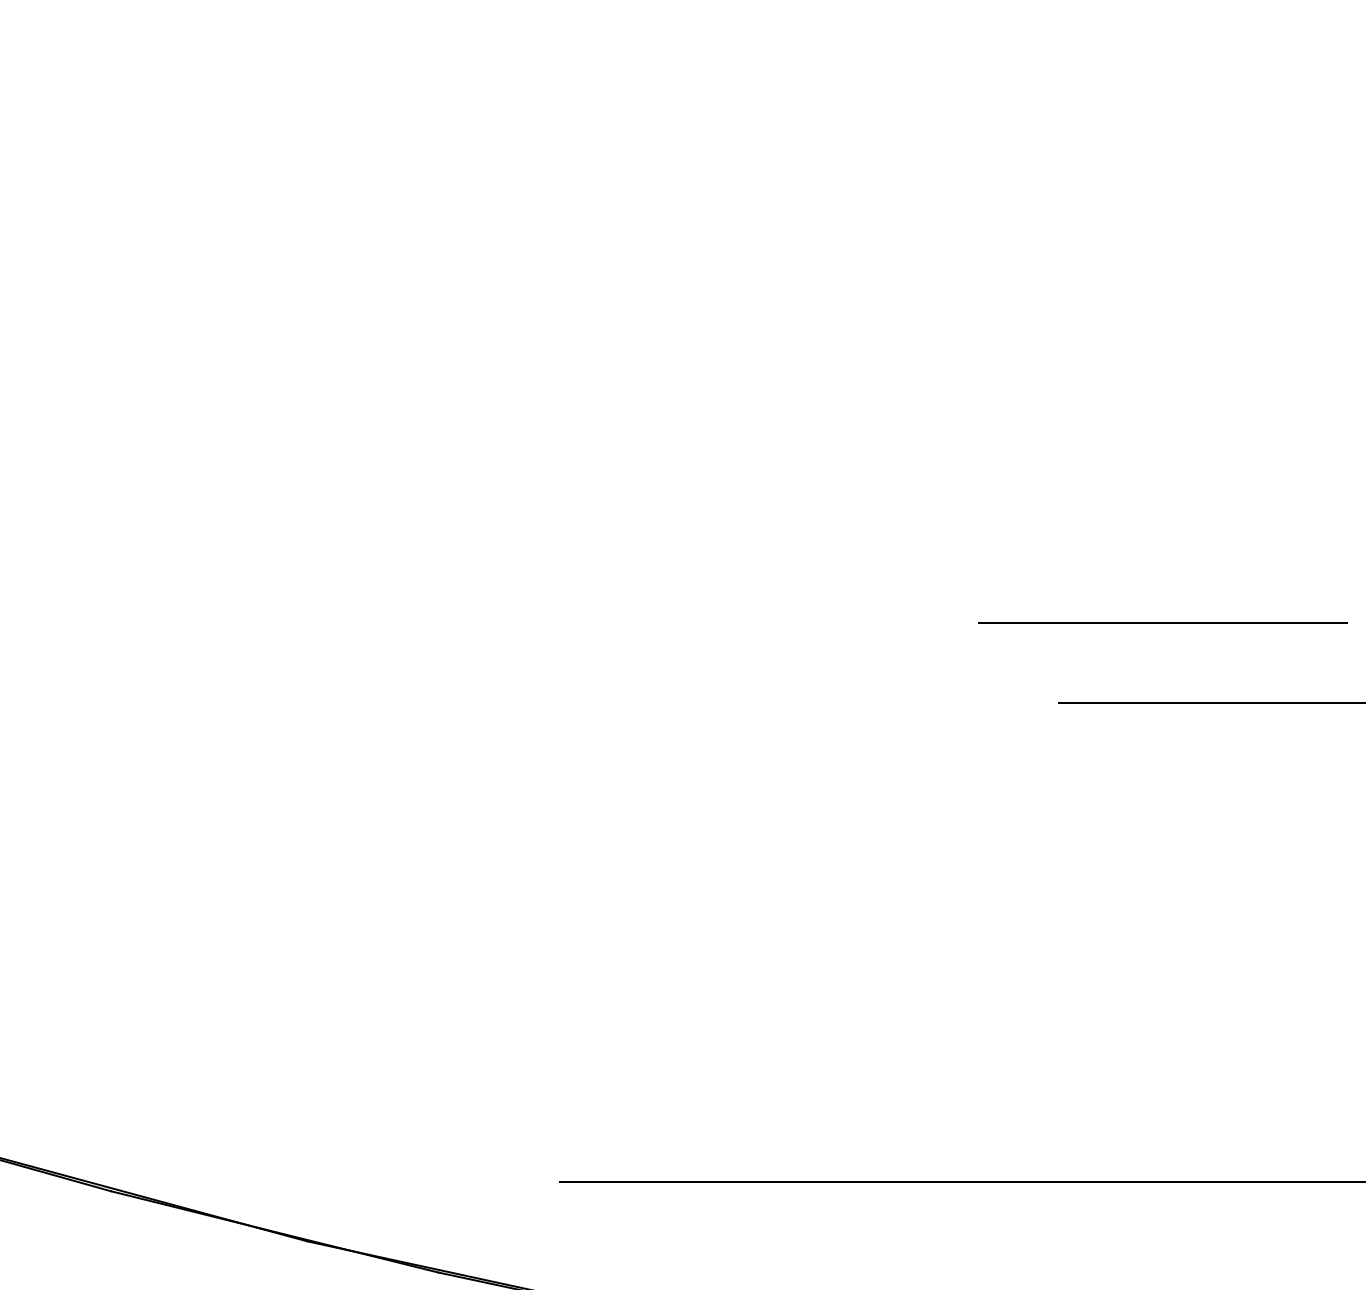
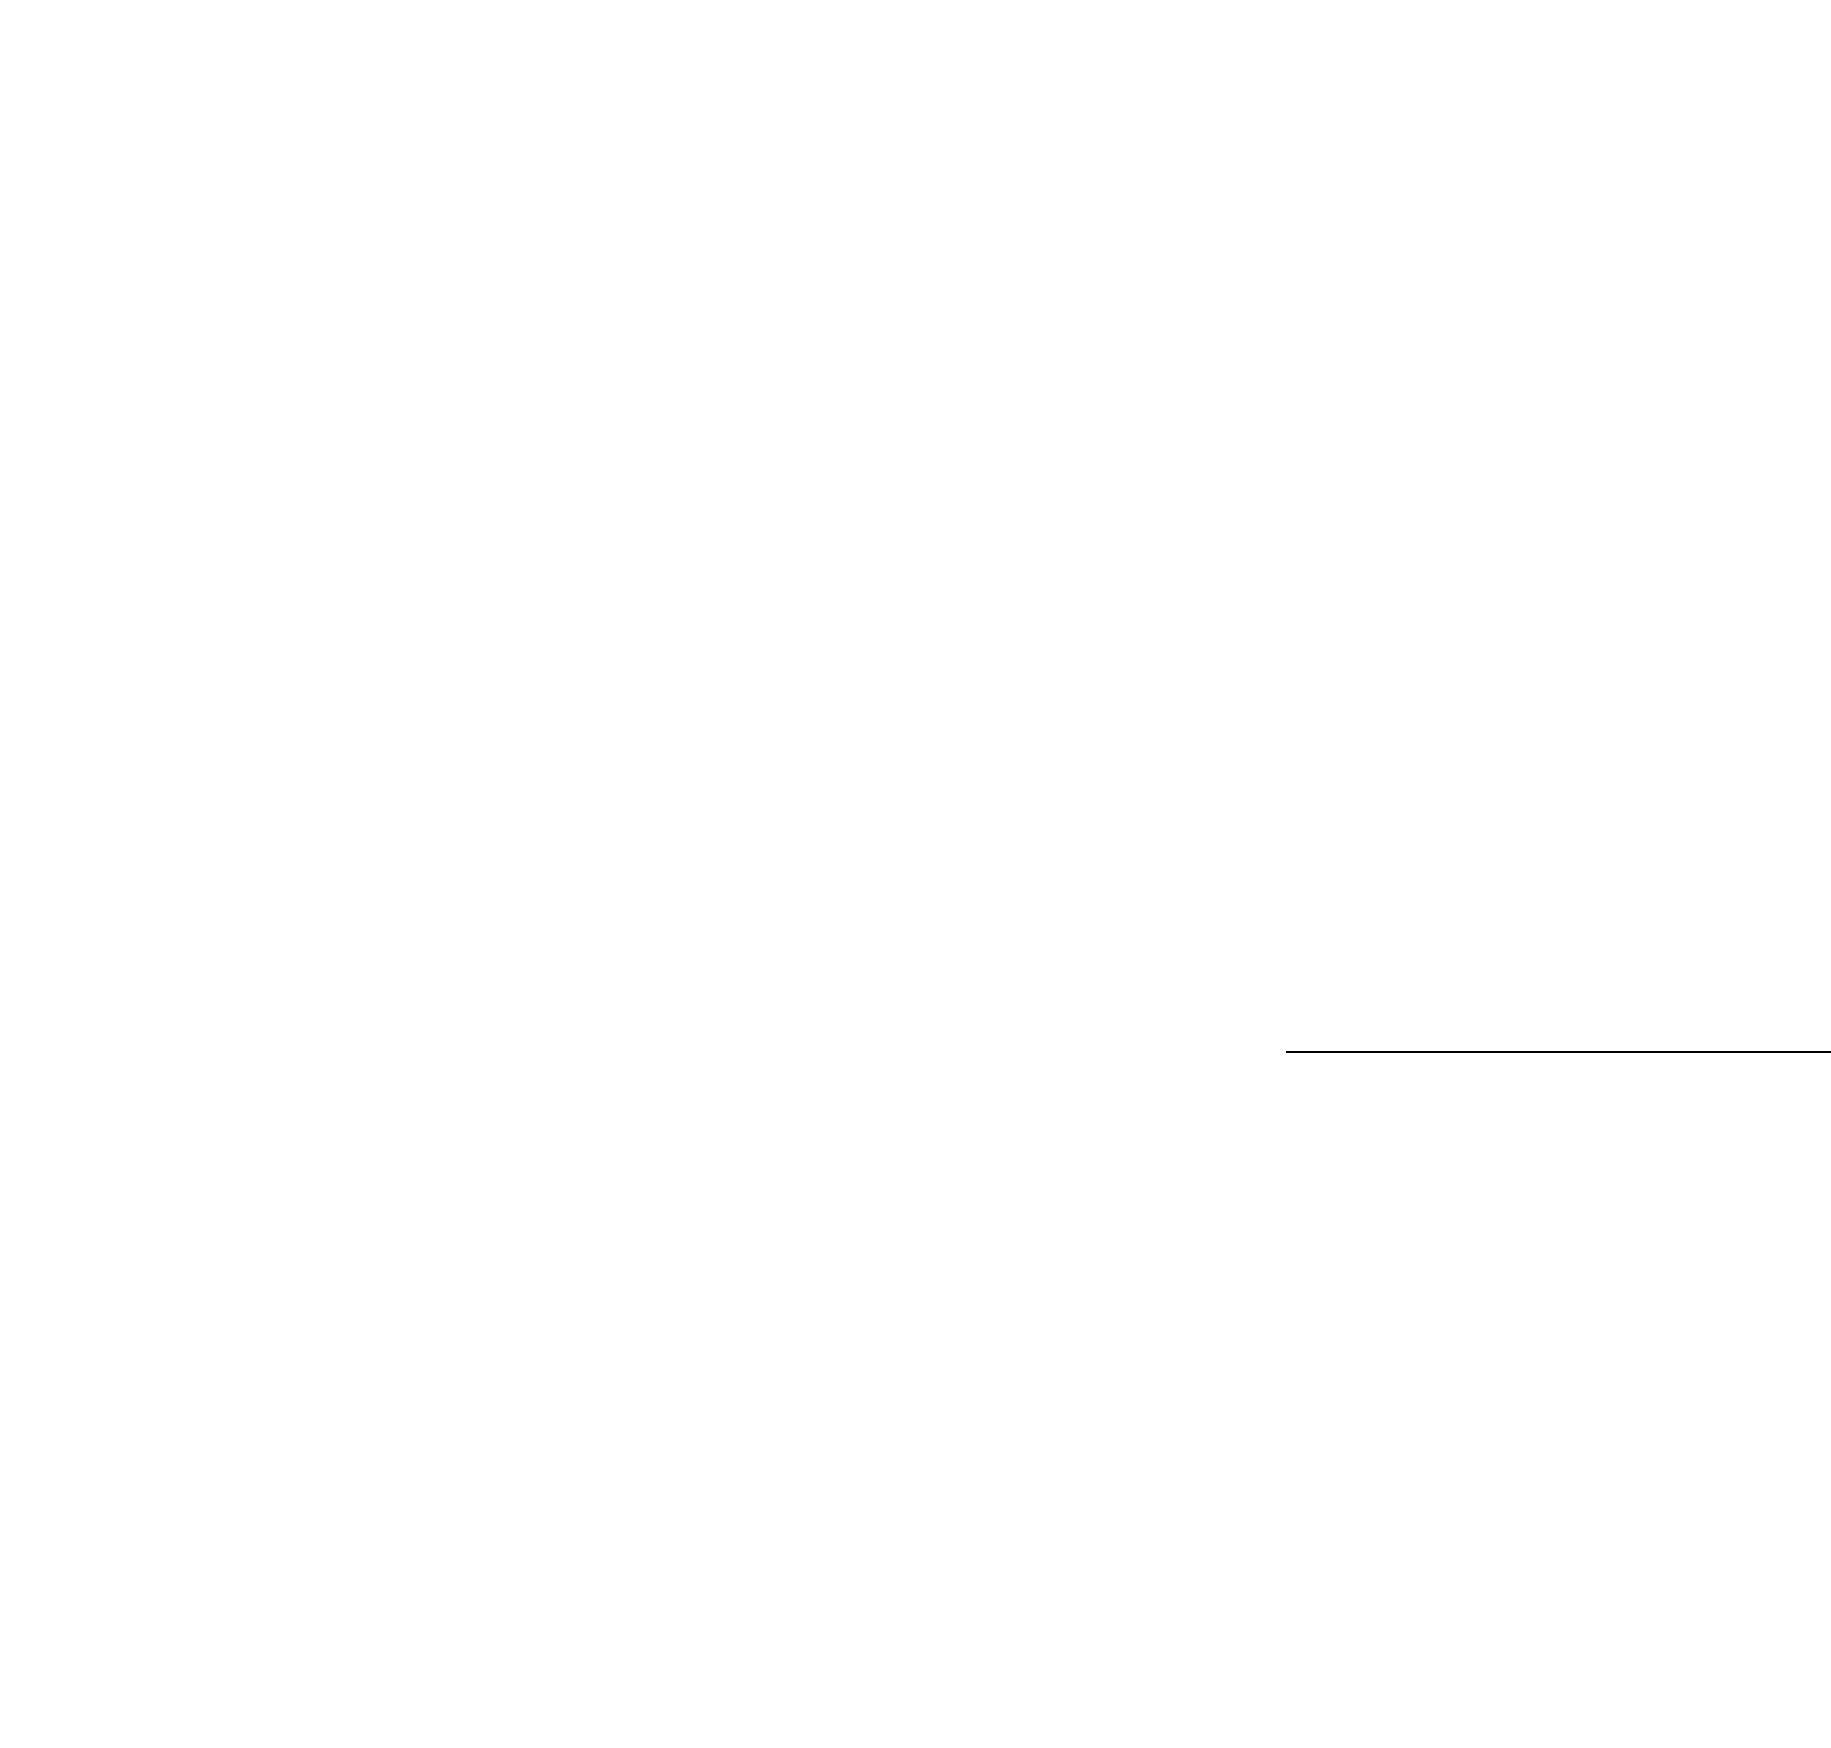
line: (1162, 622) -> (1452, 922), removed

